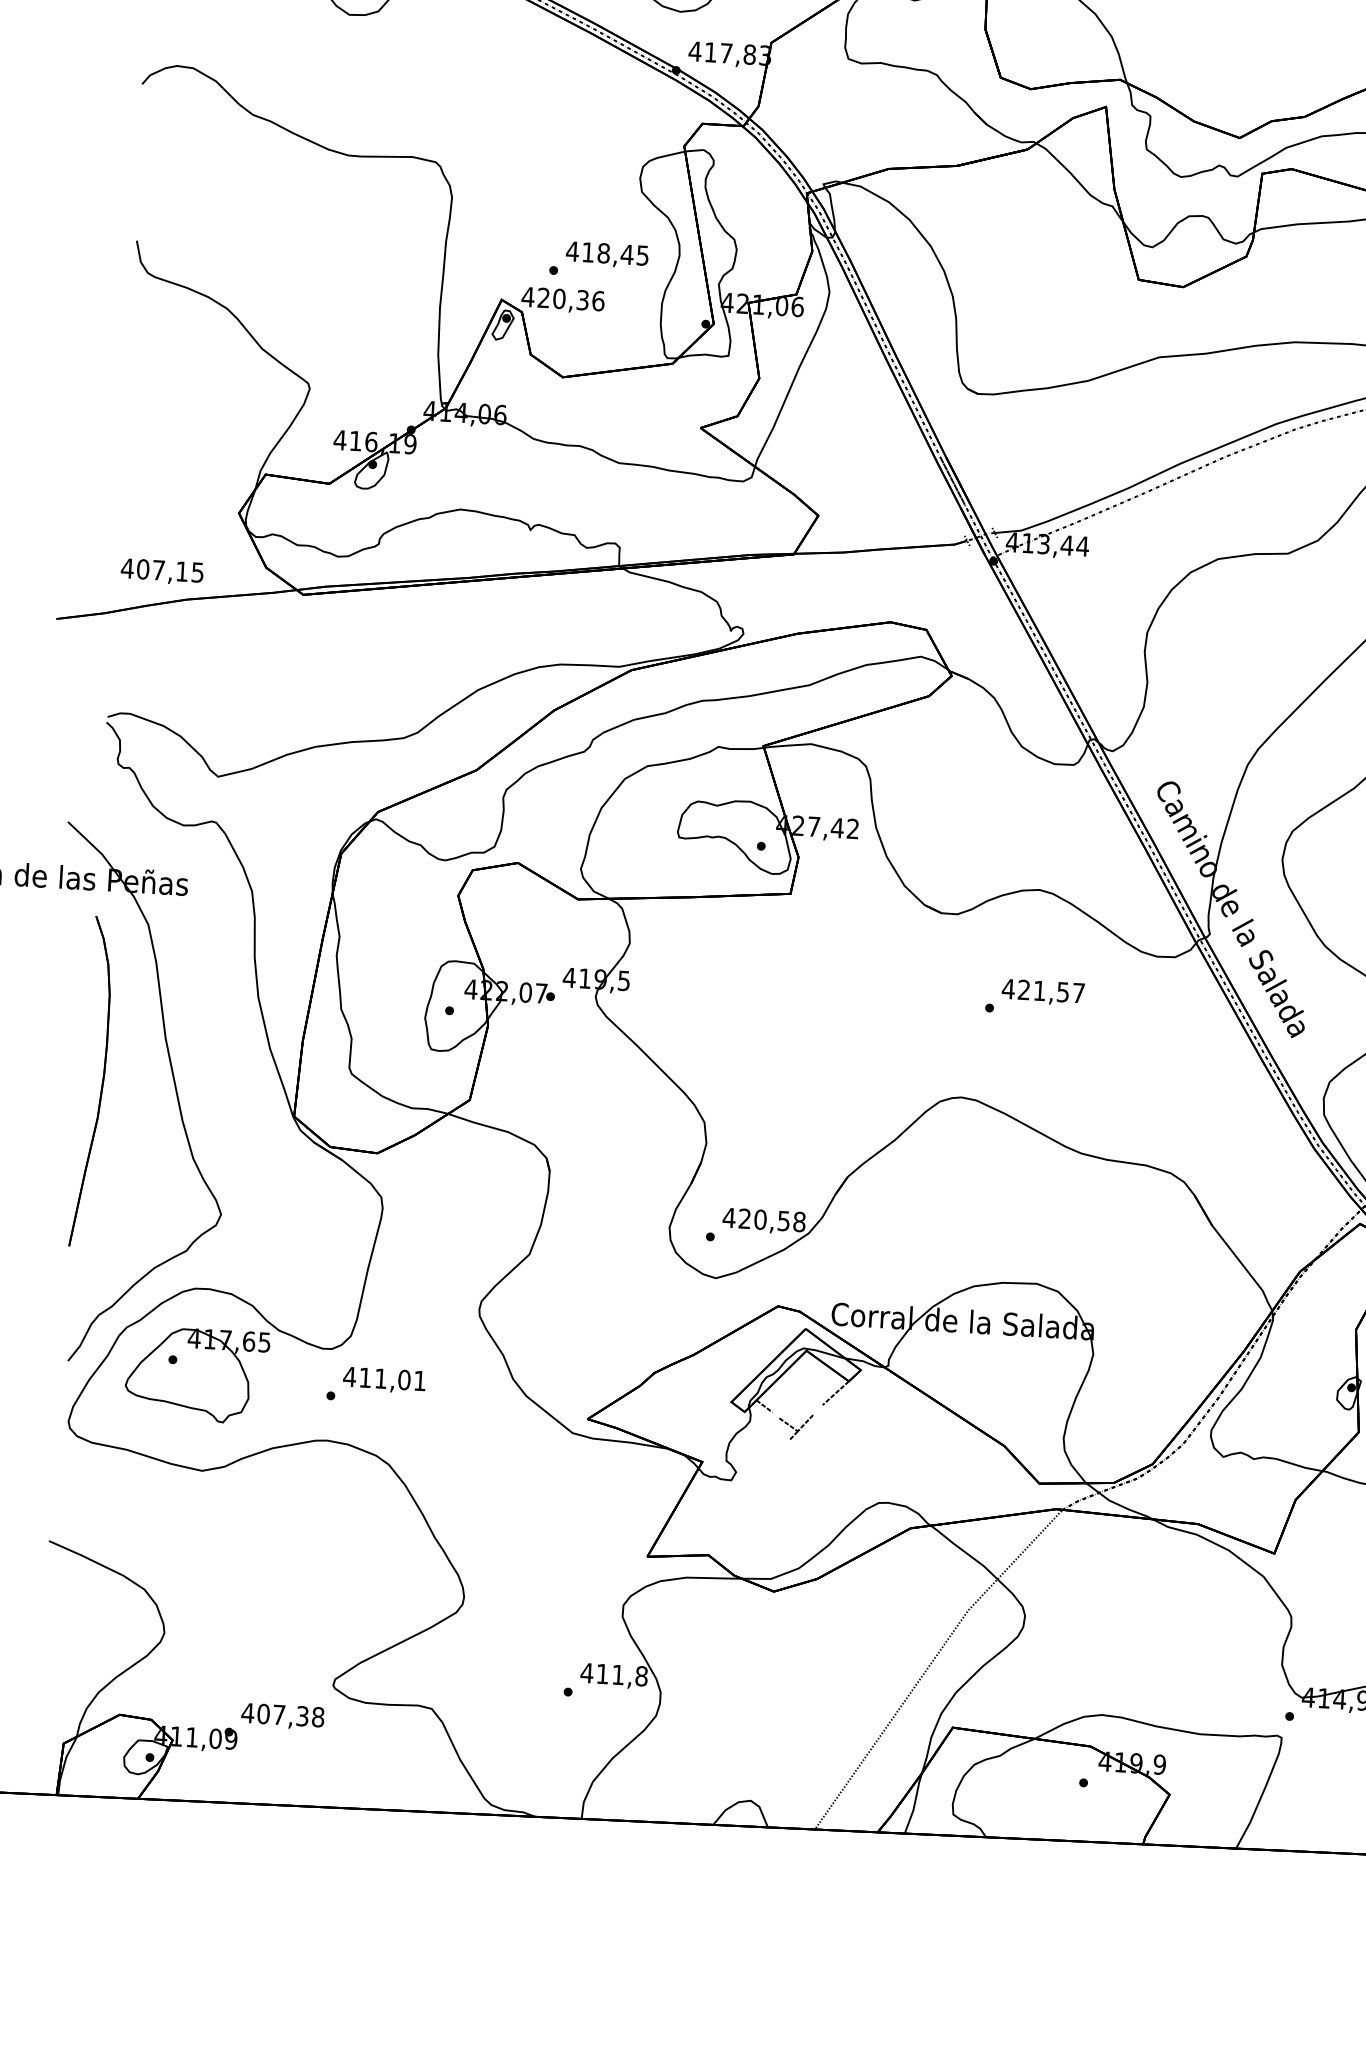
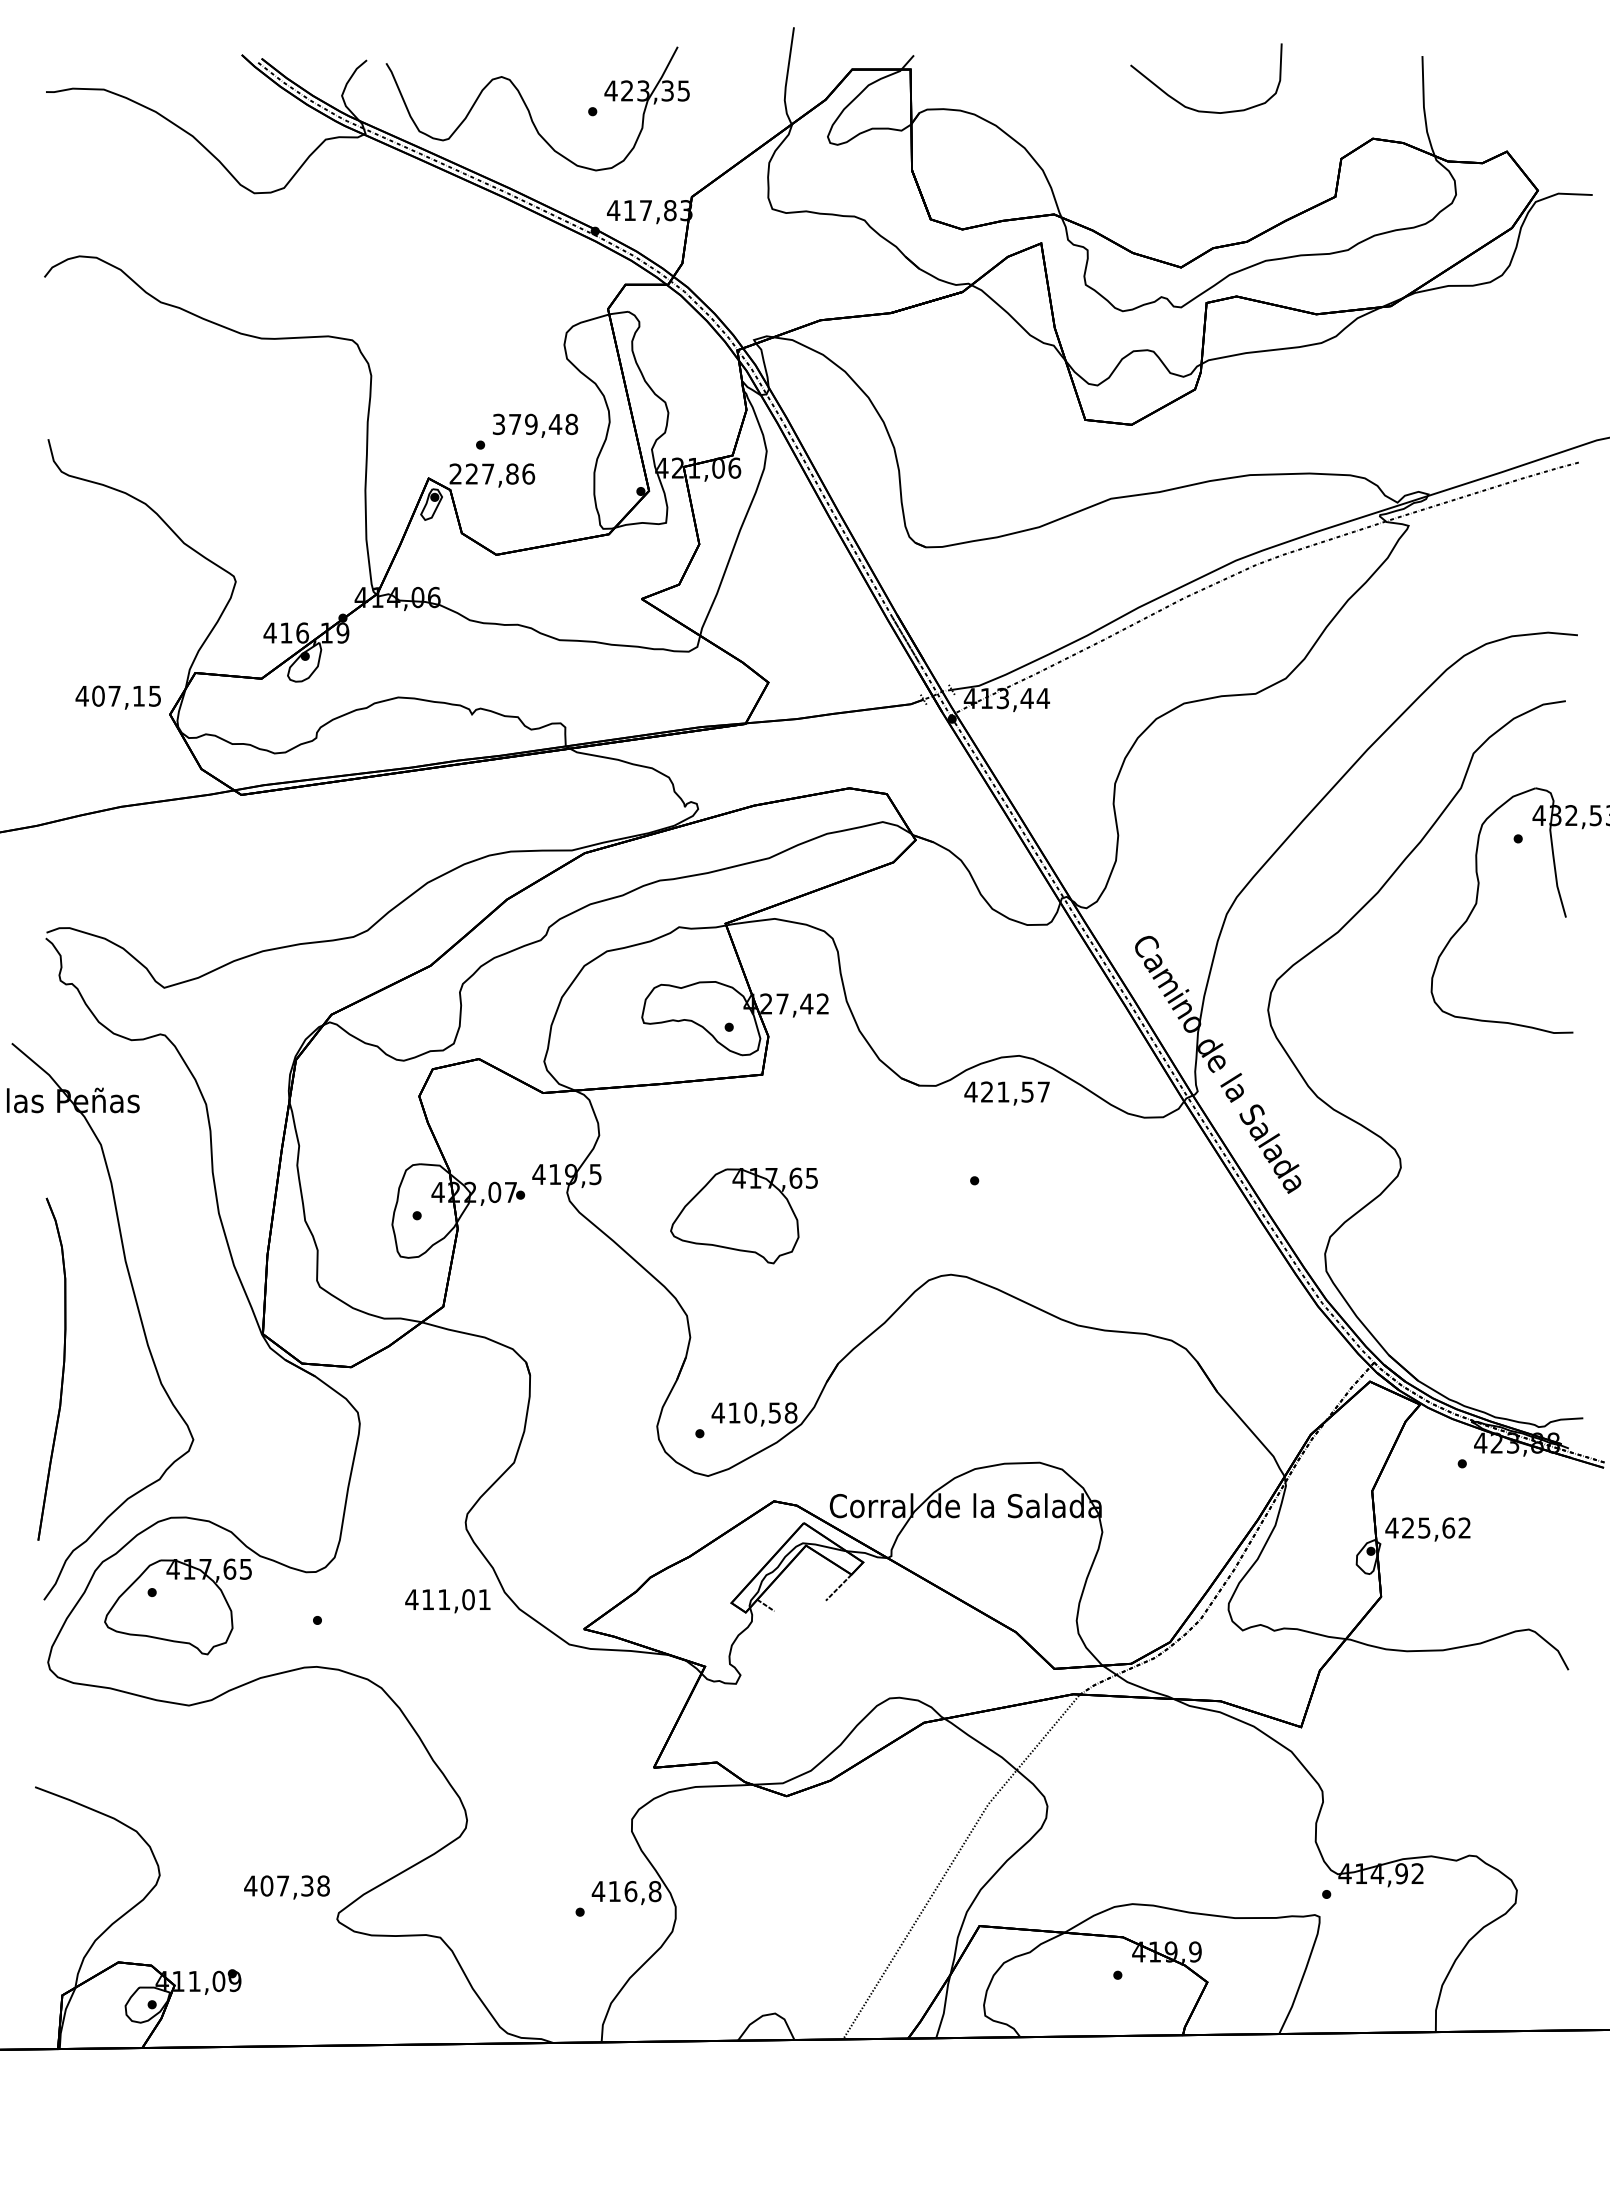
text: (607, 253) -> (535, 424), 418,45 -> 379,48
text: (554, 298) -> (483, 473), 420,36 -> 227,86
text: (161, 571) -> (117, 697), moved
text: (1042, 992) -> (1006, 1093), moved
part: (764, 1028) -> (743, 1215), added
part: (102, 1081) -> (62, 1368), moved
text: (744, 1218) -> (734, 1412), 420,58 -> 410,58
text: (384, 1380) -> (447, 1601), moved
part: (795, 1426) -> (799, 1624), removed
text: (617, 1674) -> (630, 1891), 411,8 -> 416,8
text: (282, 1716) -> (286, 1887), moved

